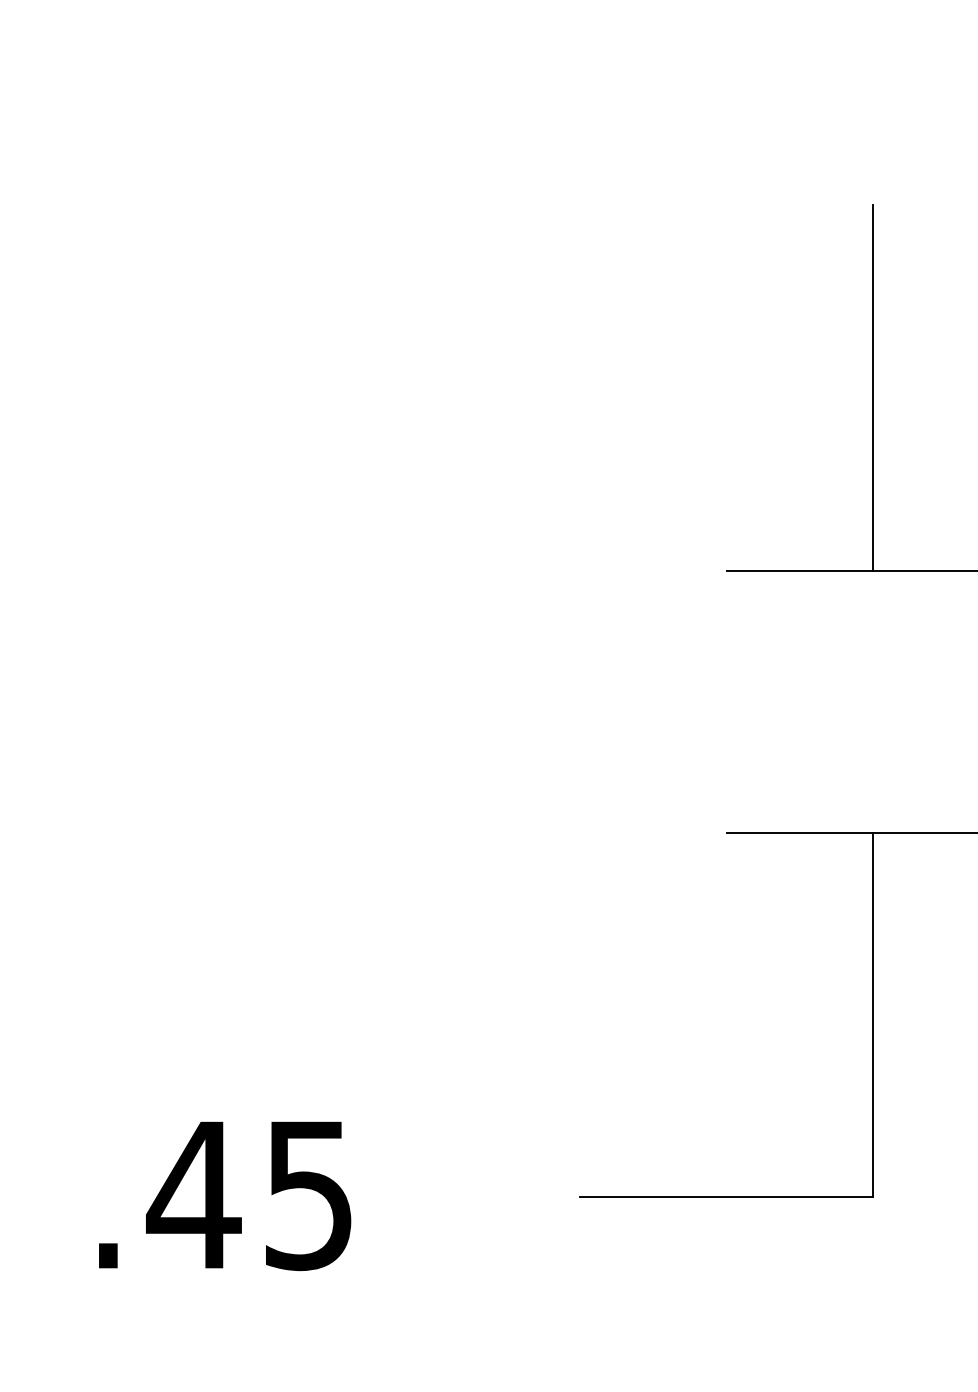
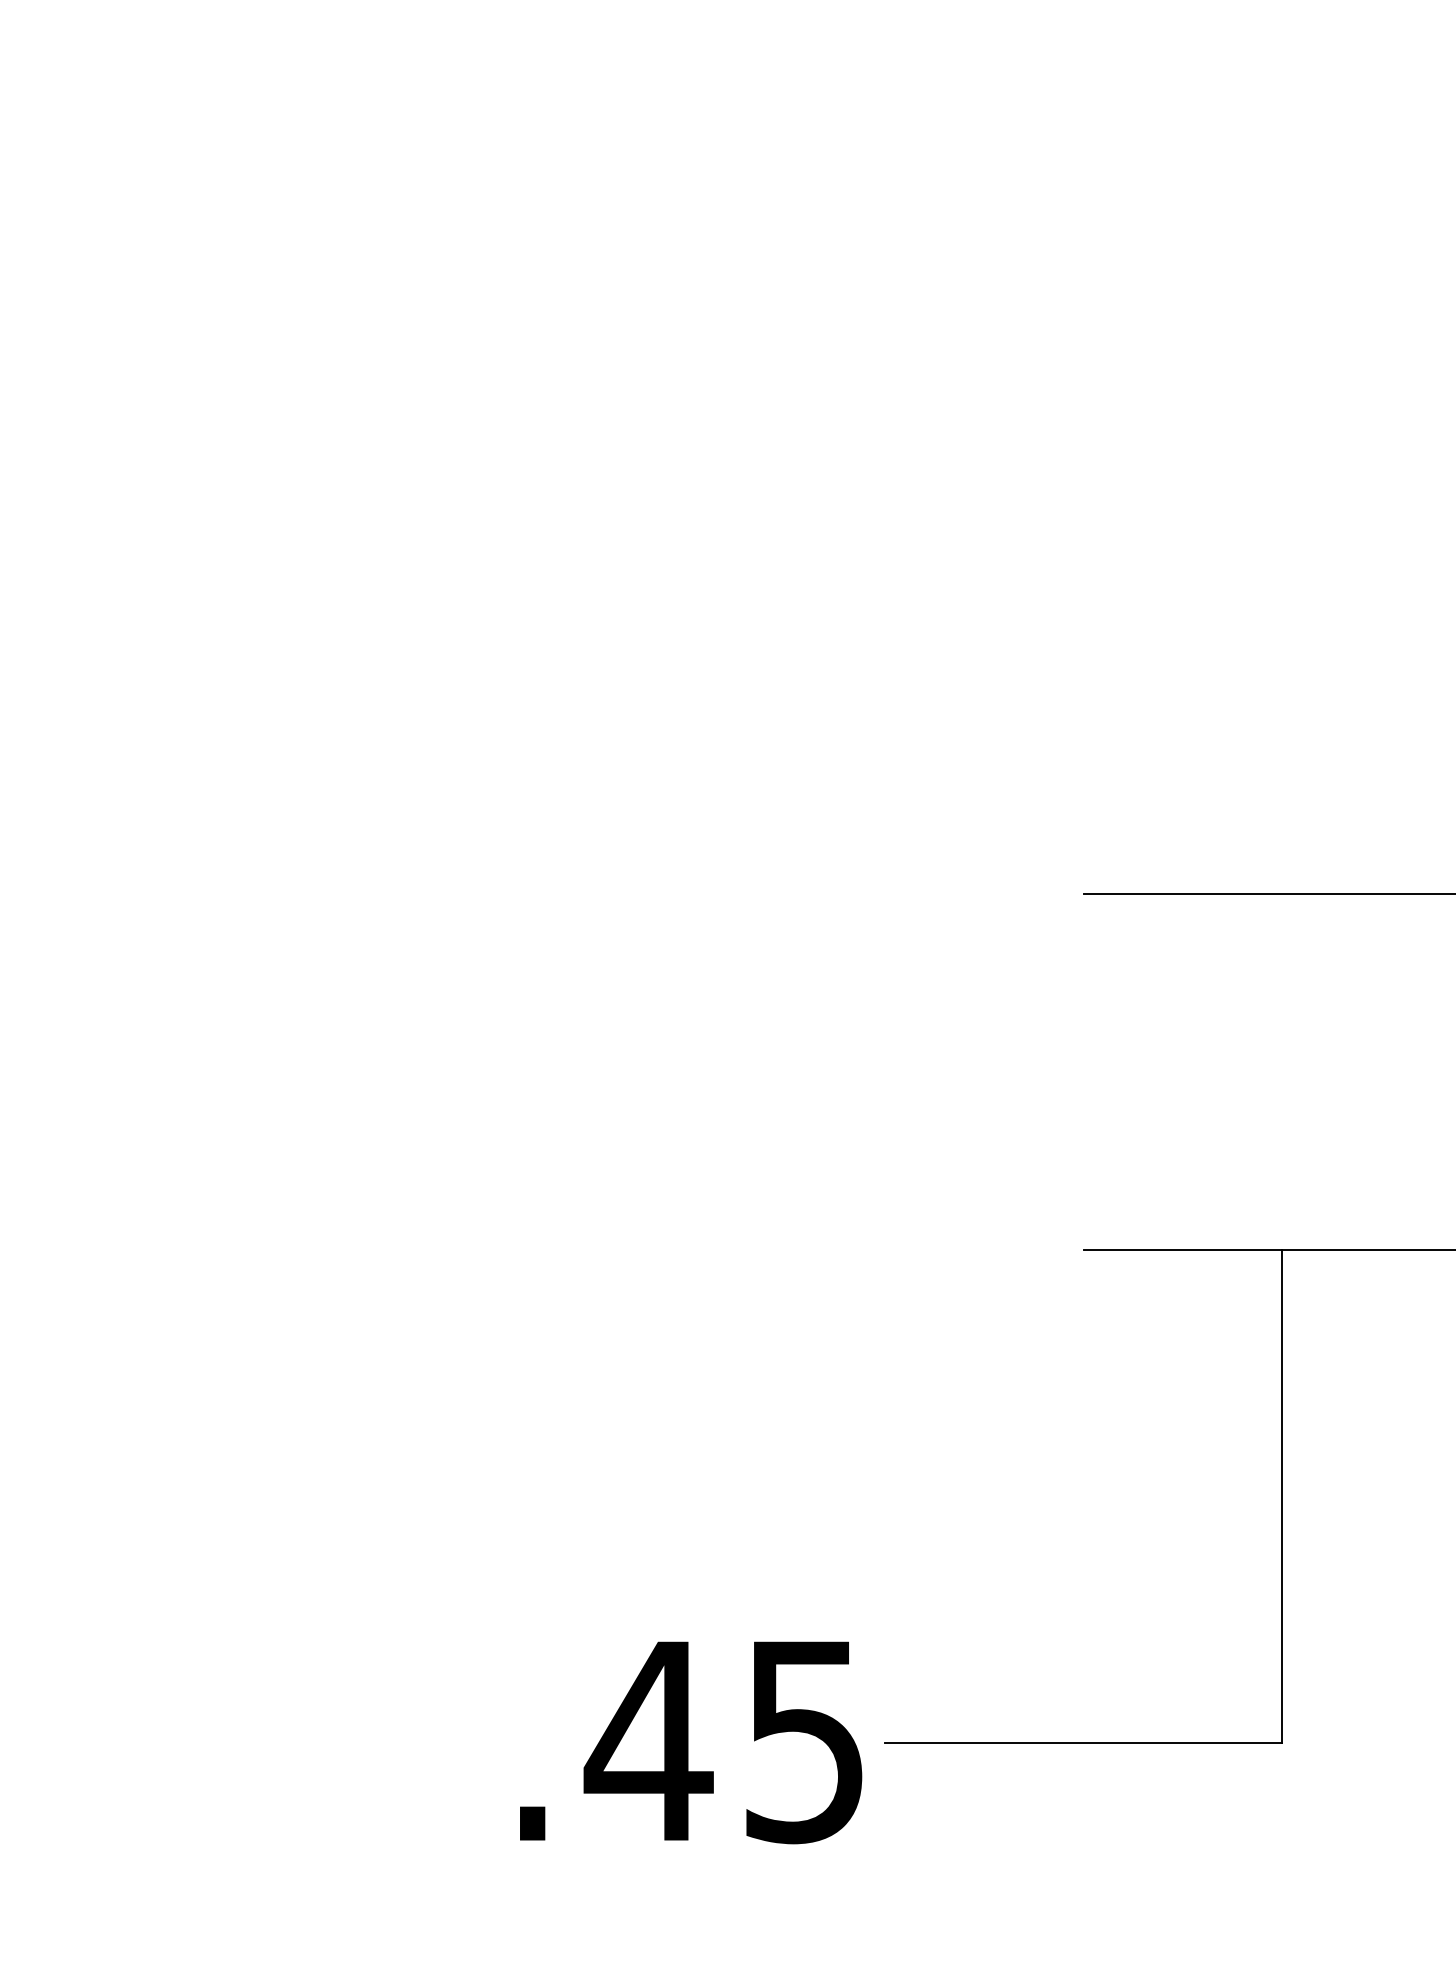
line: (873, 387) -> (1282, 645), removed
text: (225, 1196) -> (691, 1742), moved

